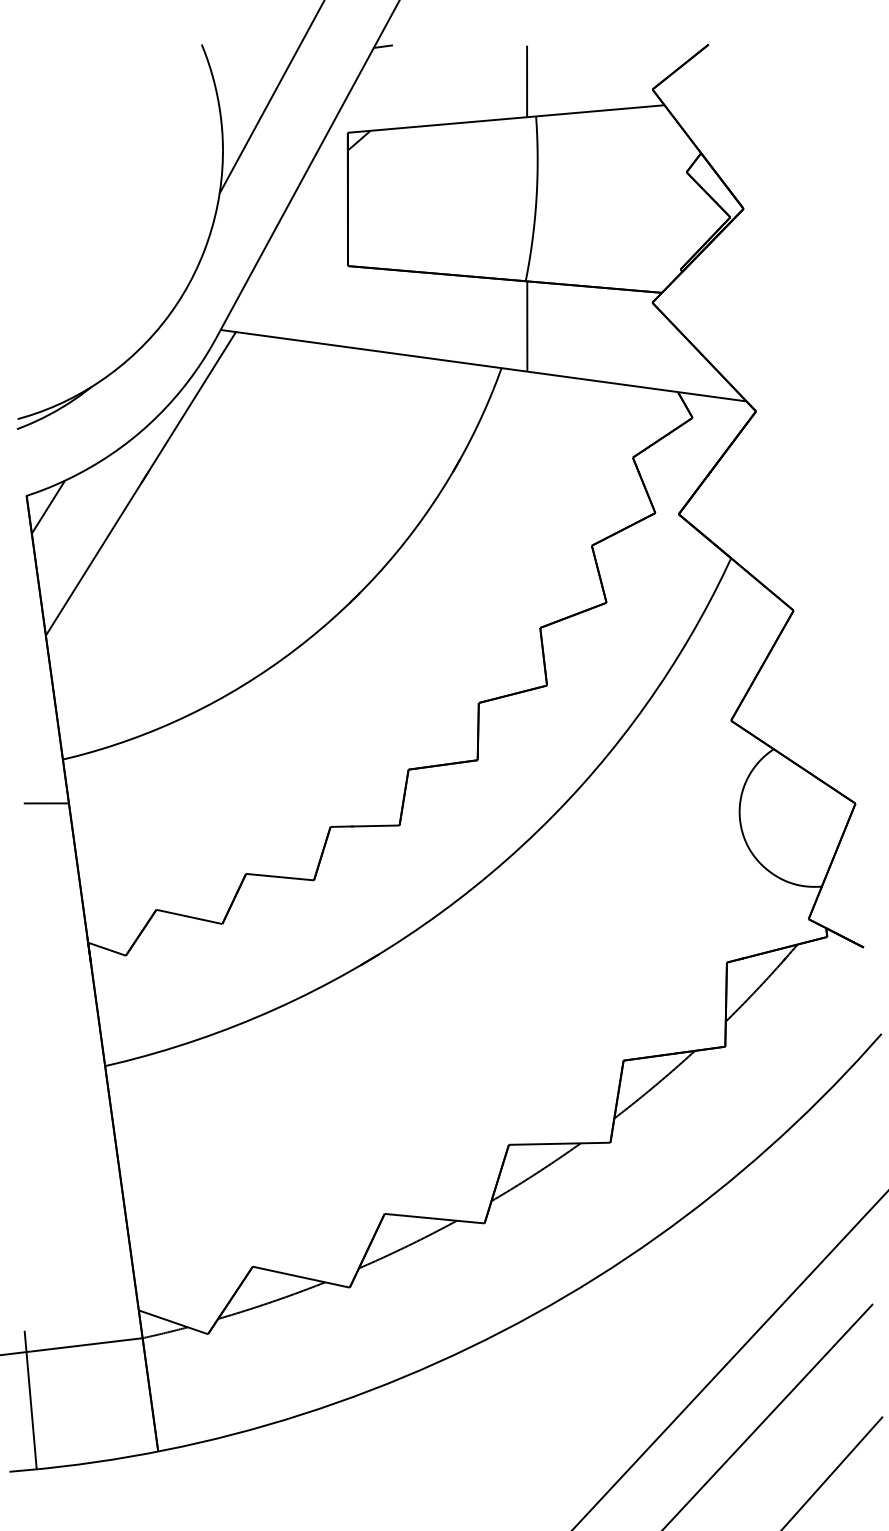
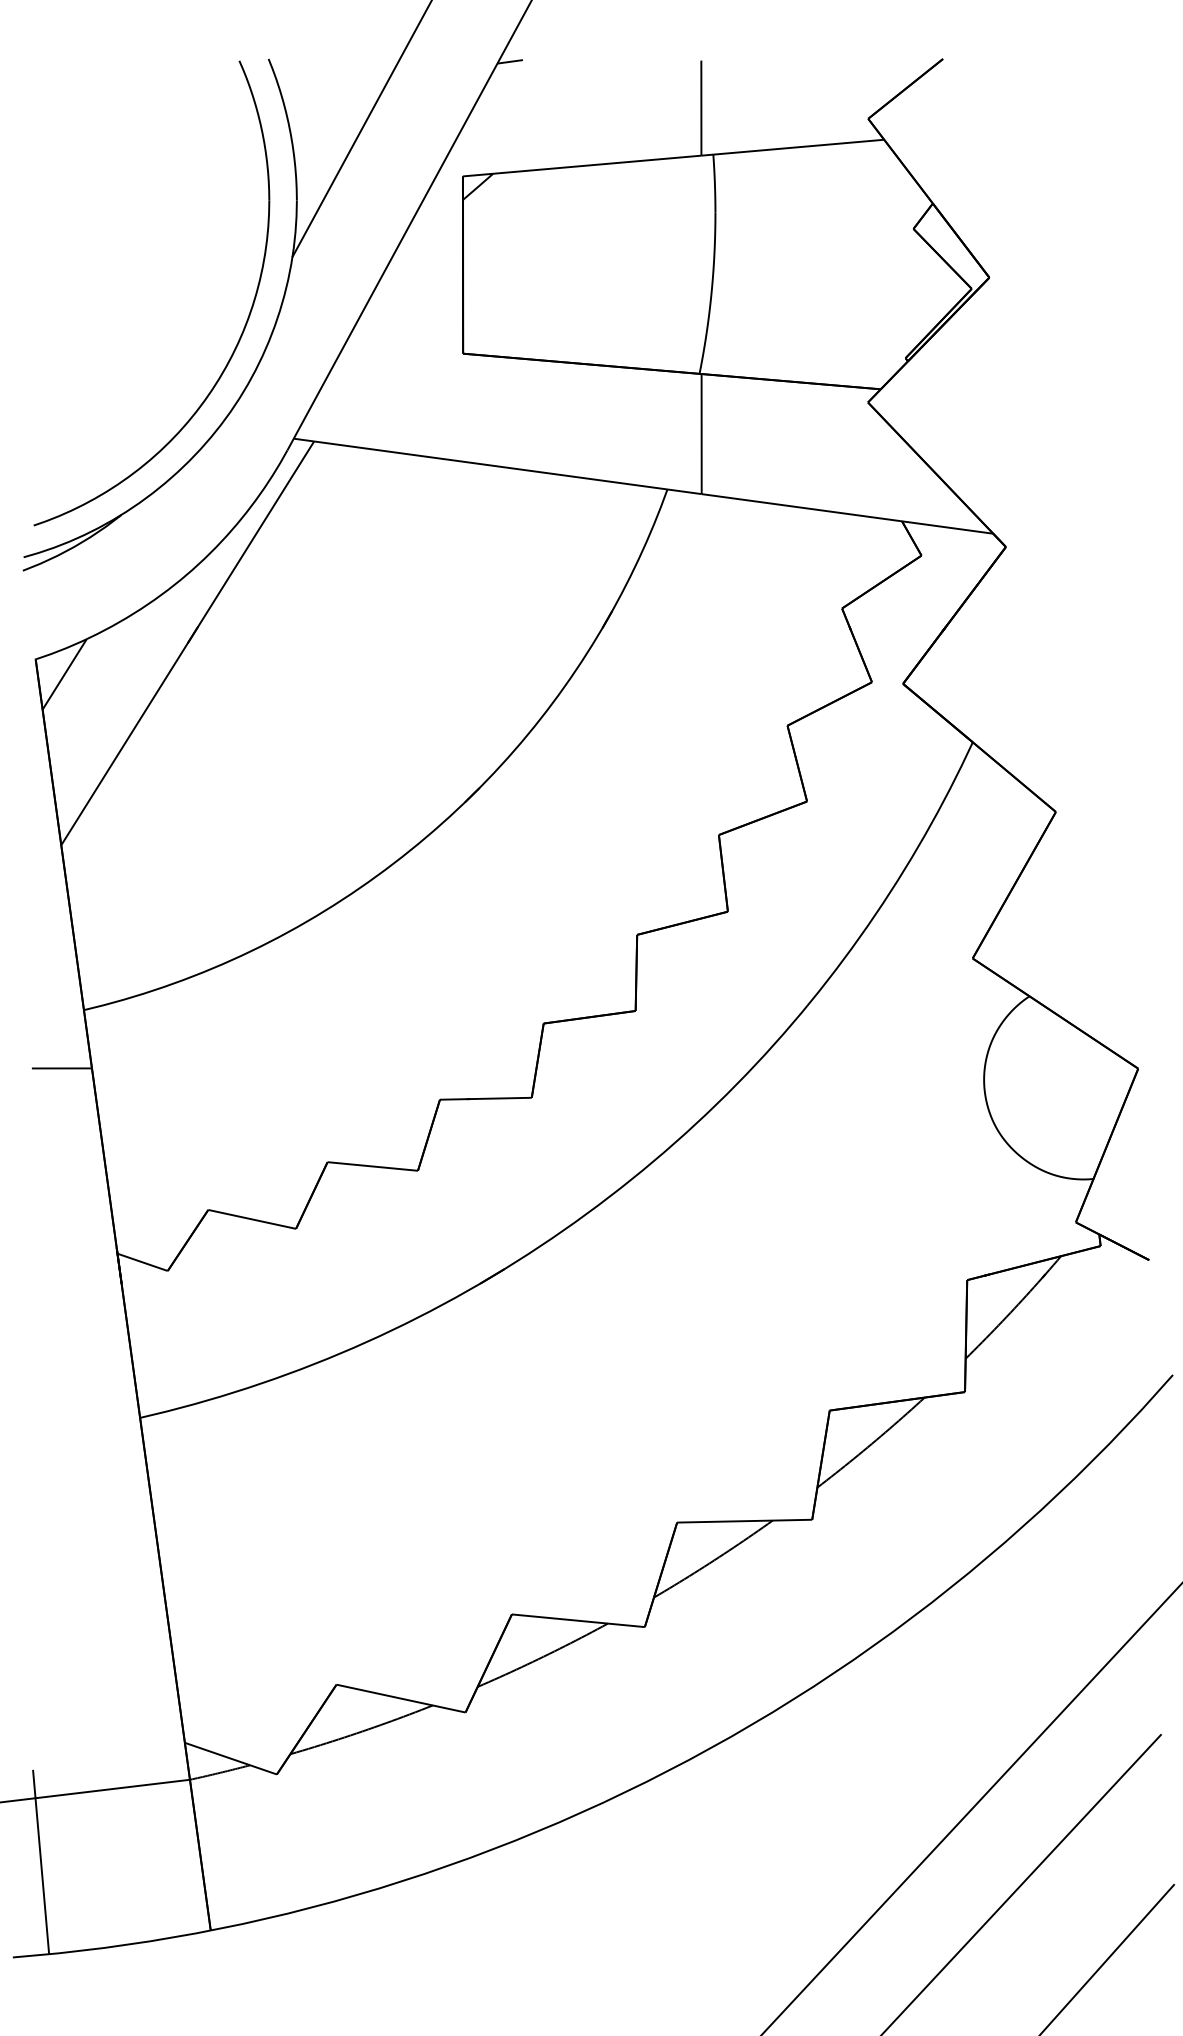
part: (182, 246) -> (243, 327), added

